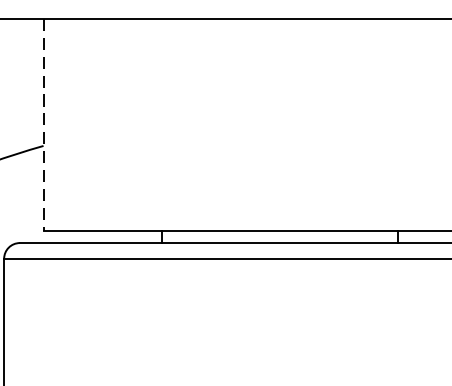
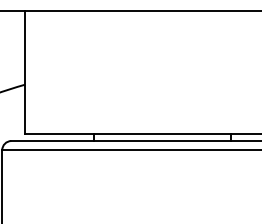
line: (44, 124) -> (25, 72), dashed -> solid

